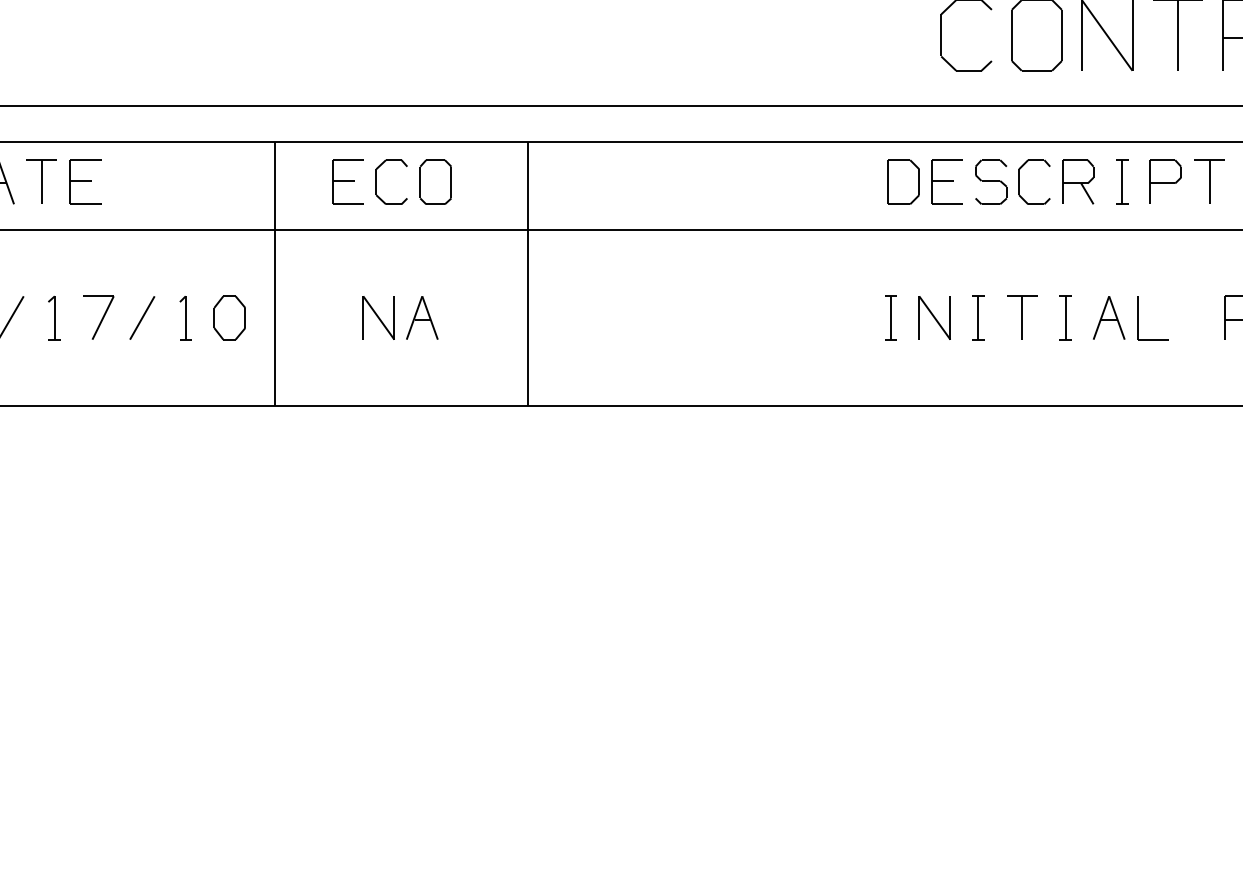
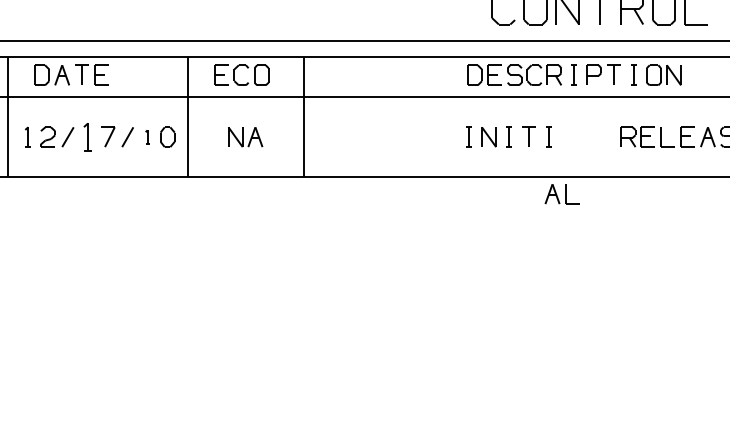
part: (53, 316) -> (87, 136), size x1.4
part: (185, 318) -> (147, 137), size x0.7
part: (1128, 318) -> (561, 194), moved

